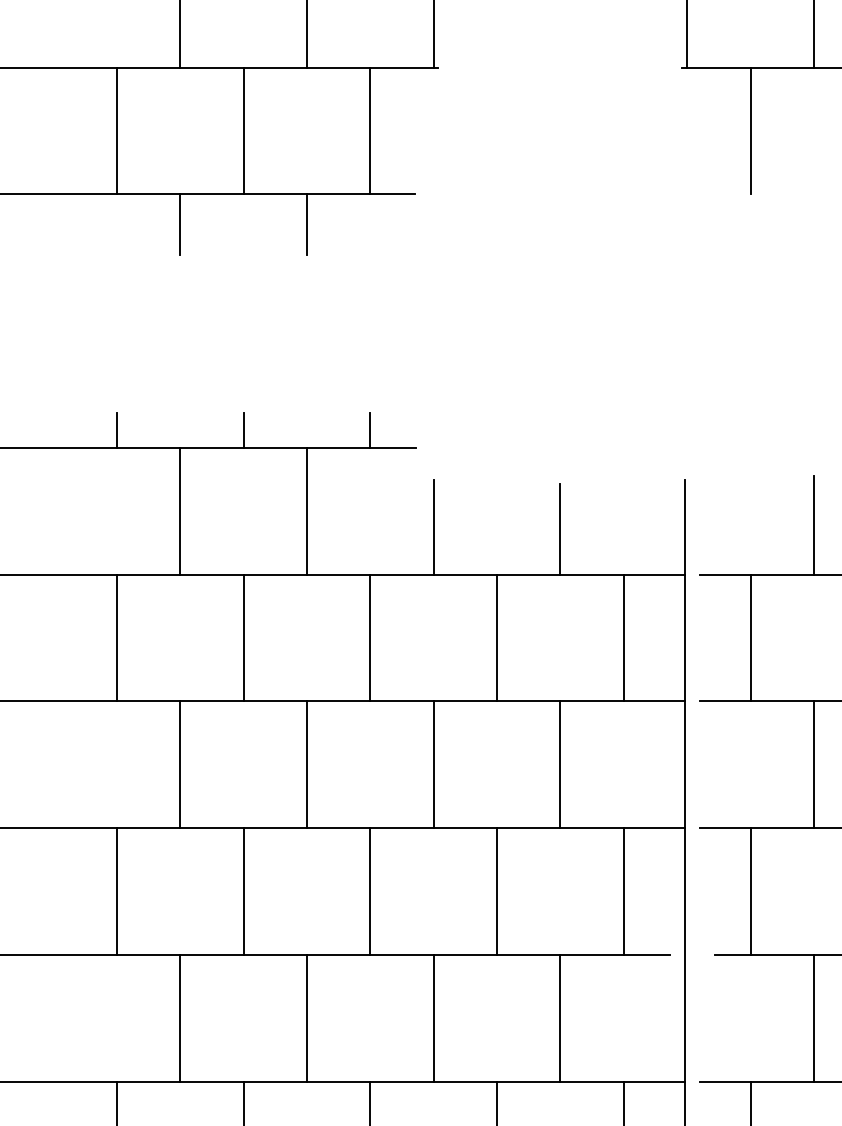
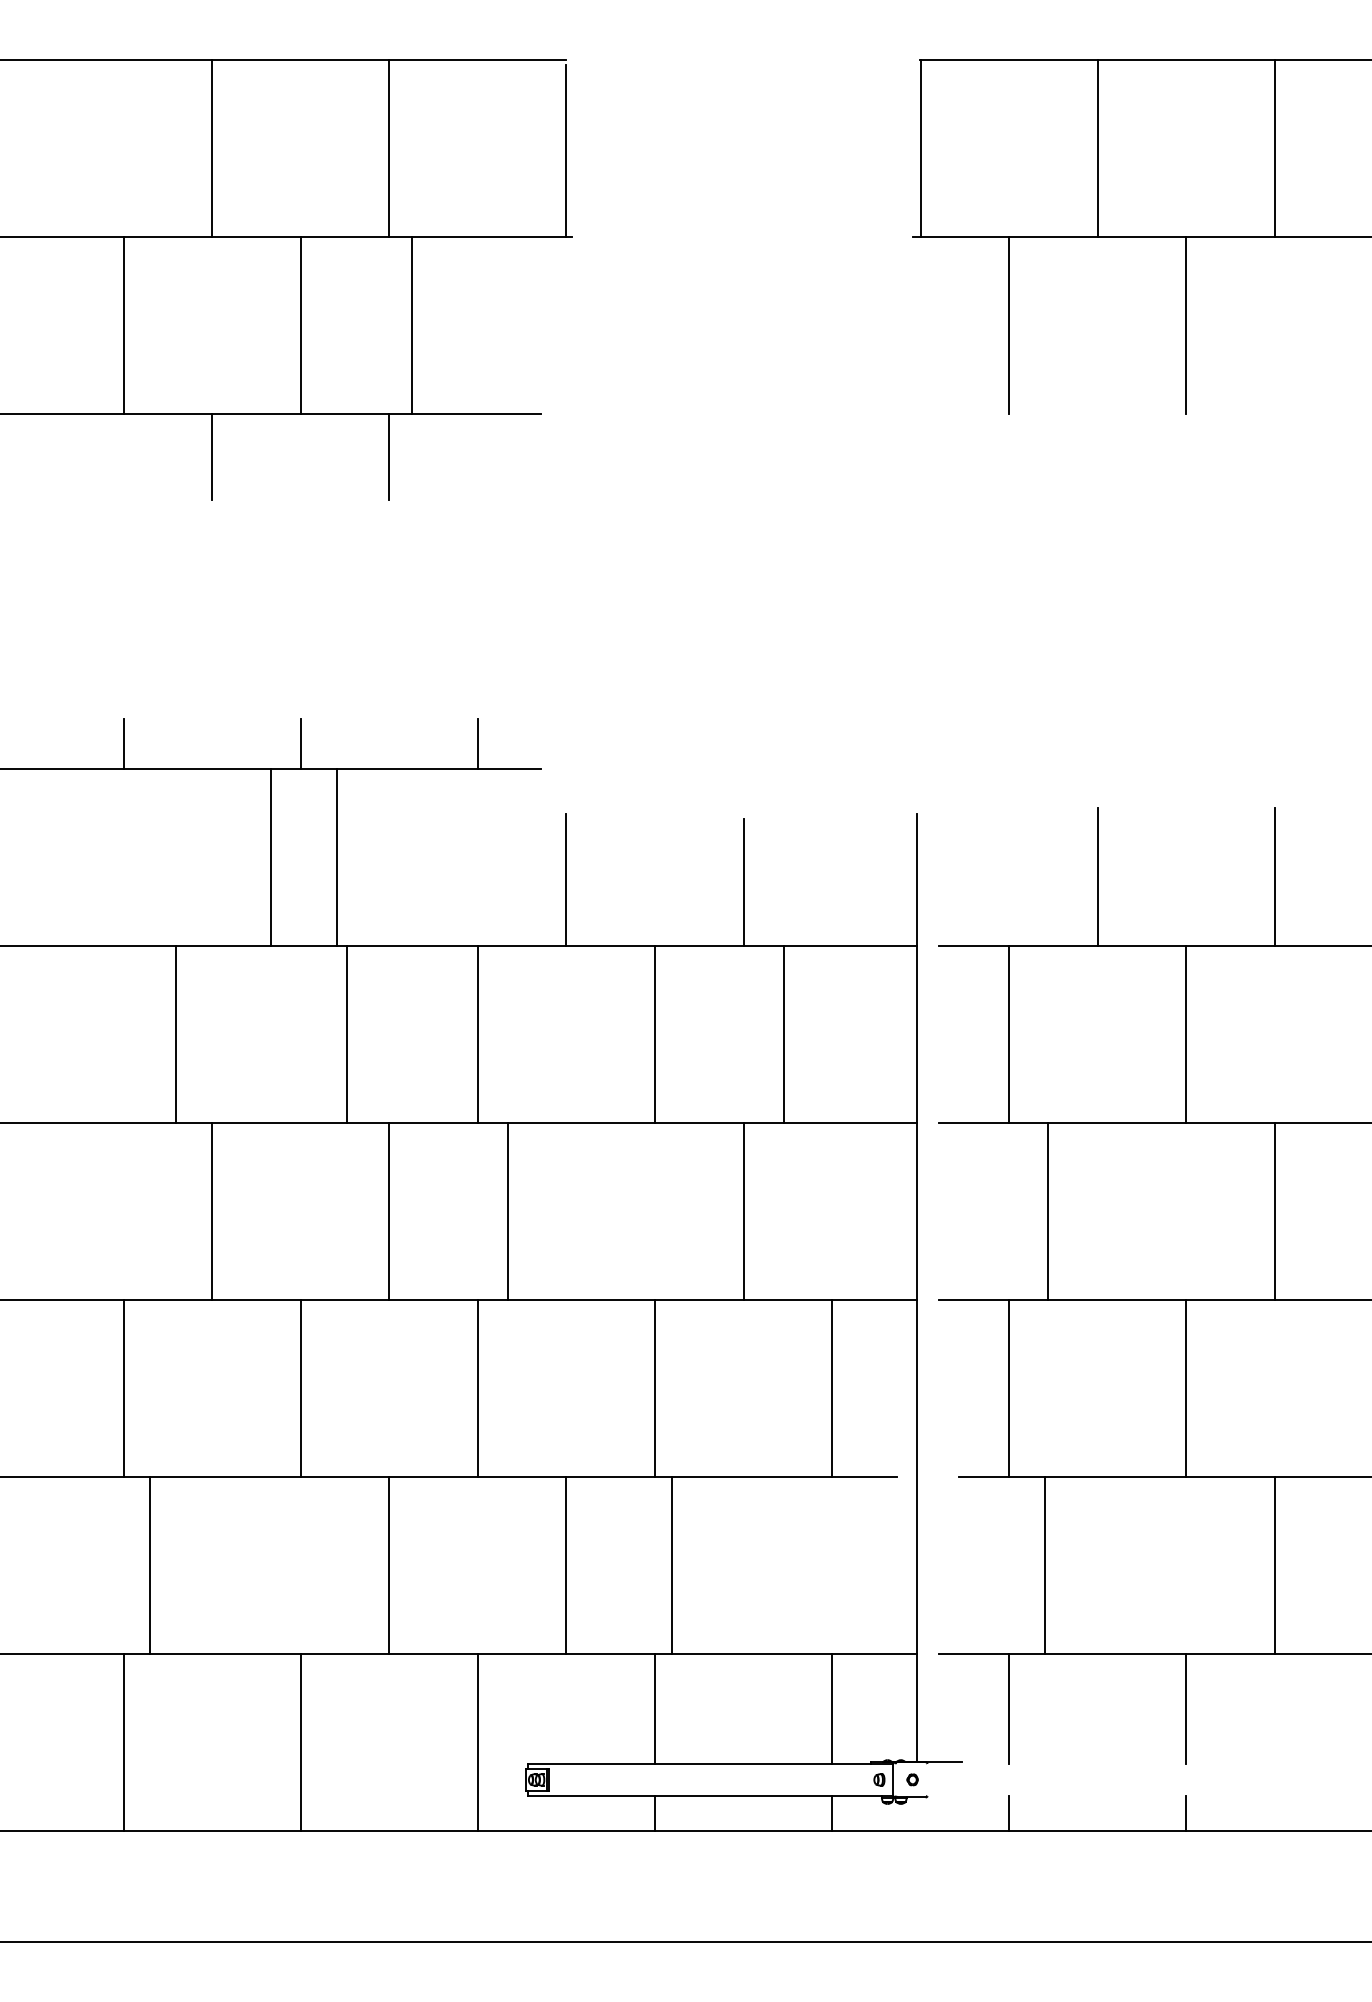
line: (370, 130) -> (411, 325), moved
line: (180, 510) -> (271, 856), moved
line: (307, 510) -> (337, 856), moved
line: (116, 637) -> (175, 1033), moved
line: (243, 637) -> (346, 1033), moved
line: (624, 637) -> (784, 1033), moved
line: (433, 764) -> (508, 1210), moved
line: (813, 764) -> (1047, 1210), moved
line: (180, 1018) -> (150, 1565), moved
line: (560, 1018) -> (671, 1565), moved
line: (813, 1018) -> (1044, 1565), moved

